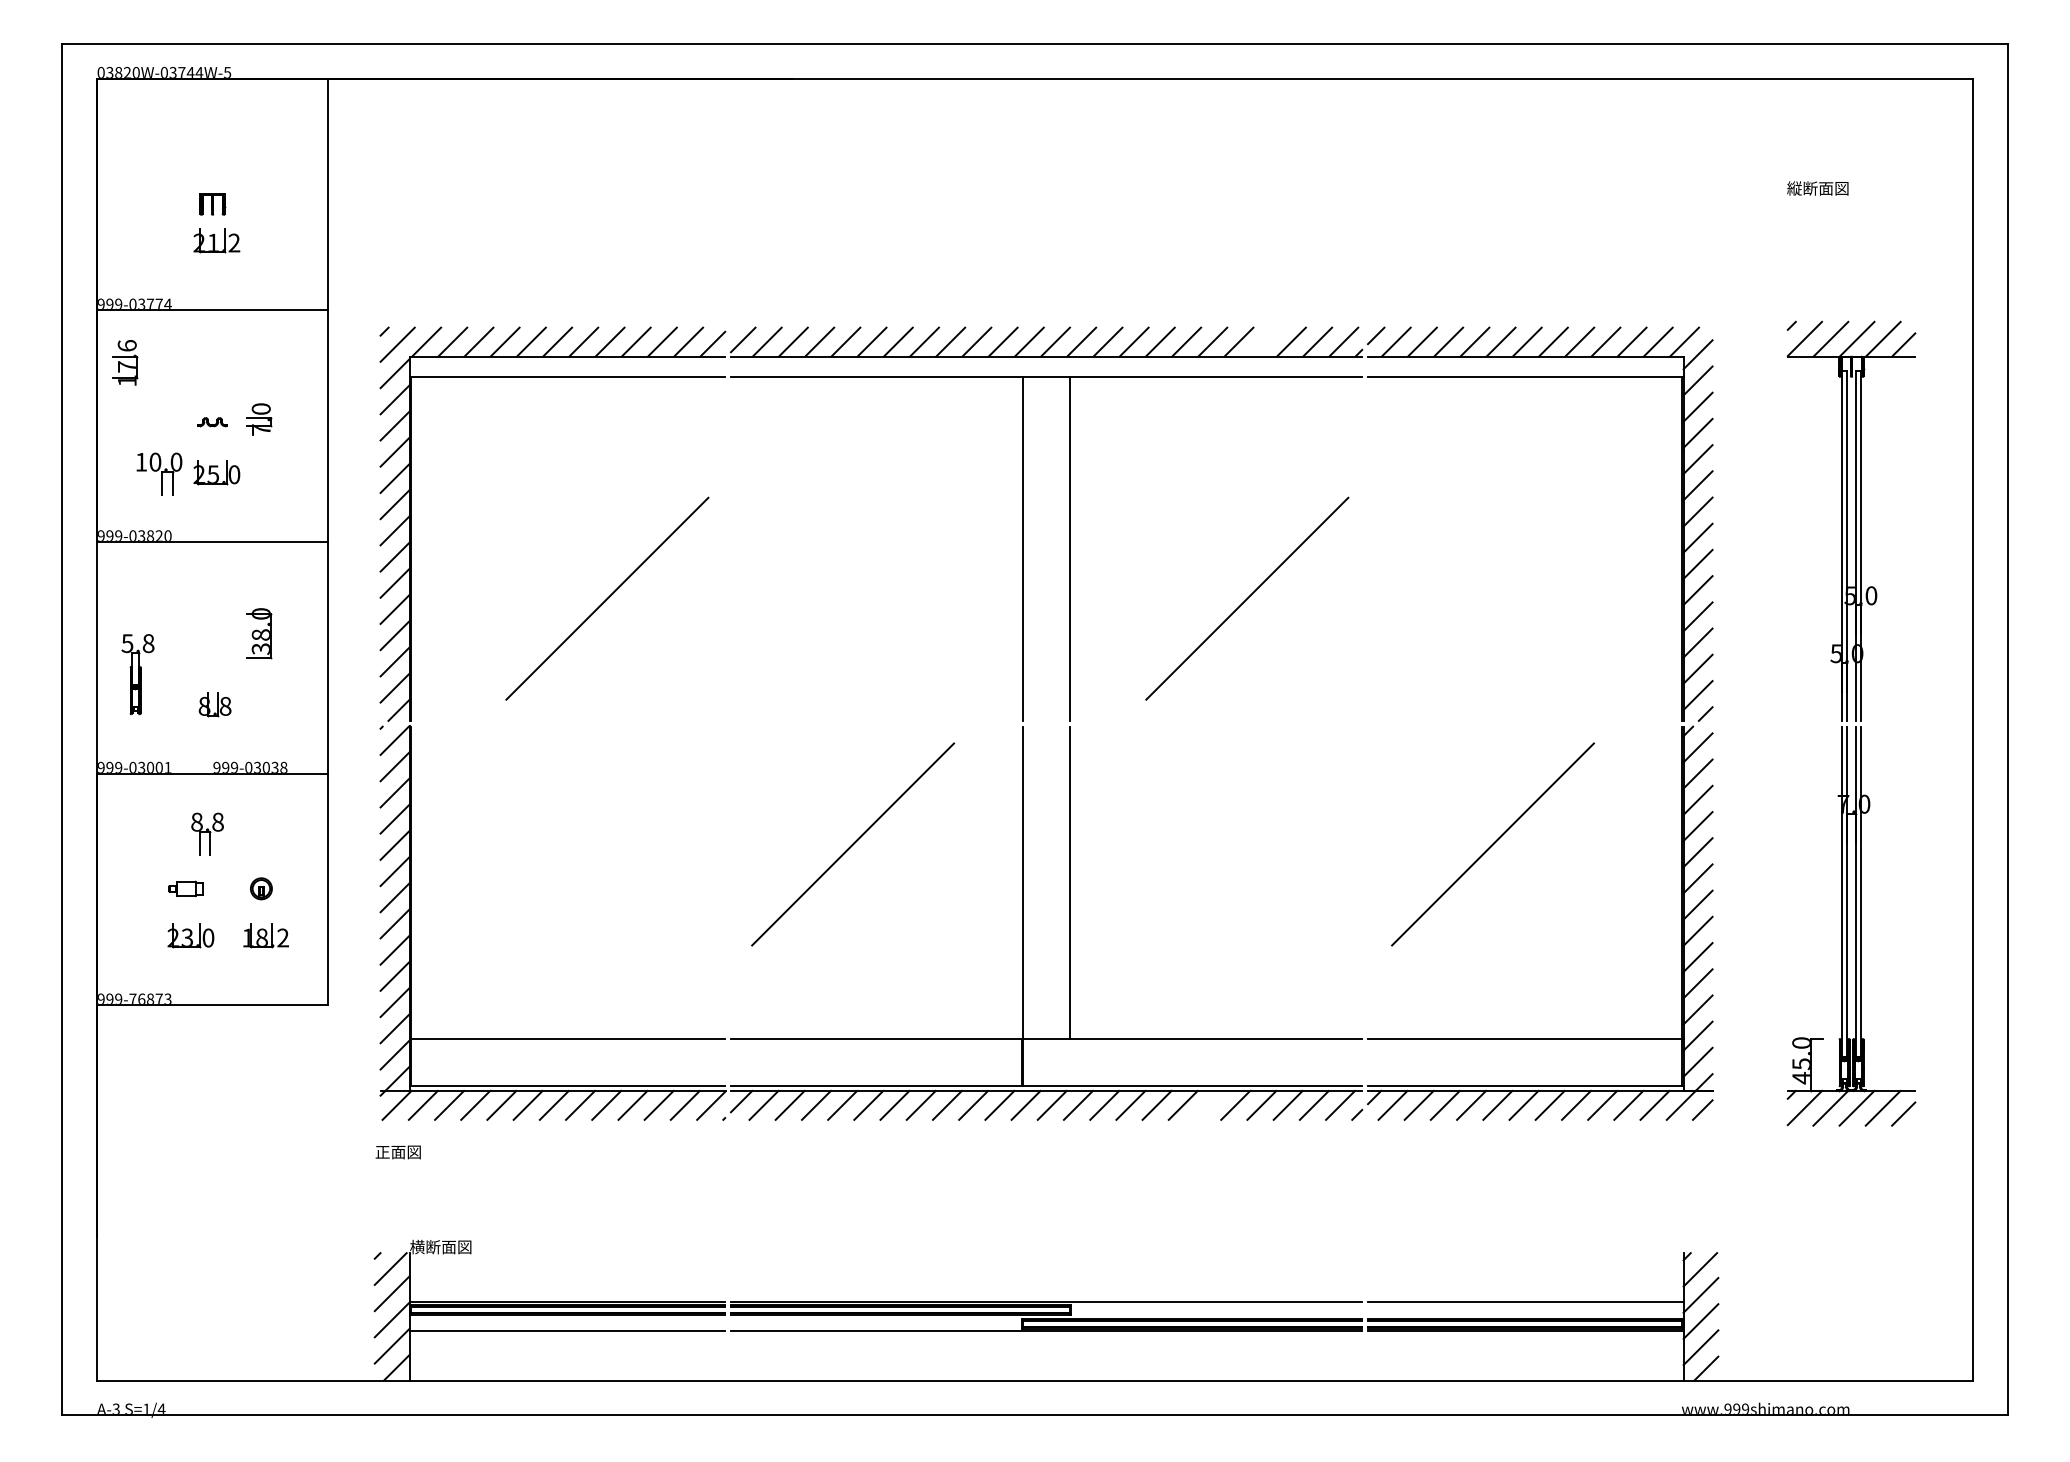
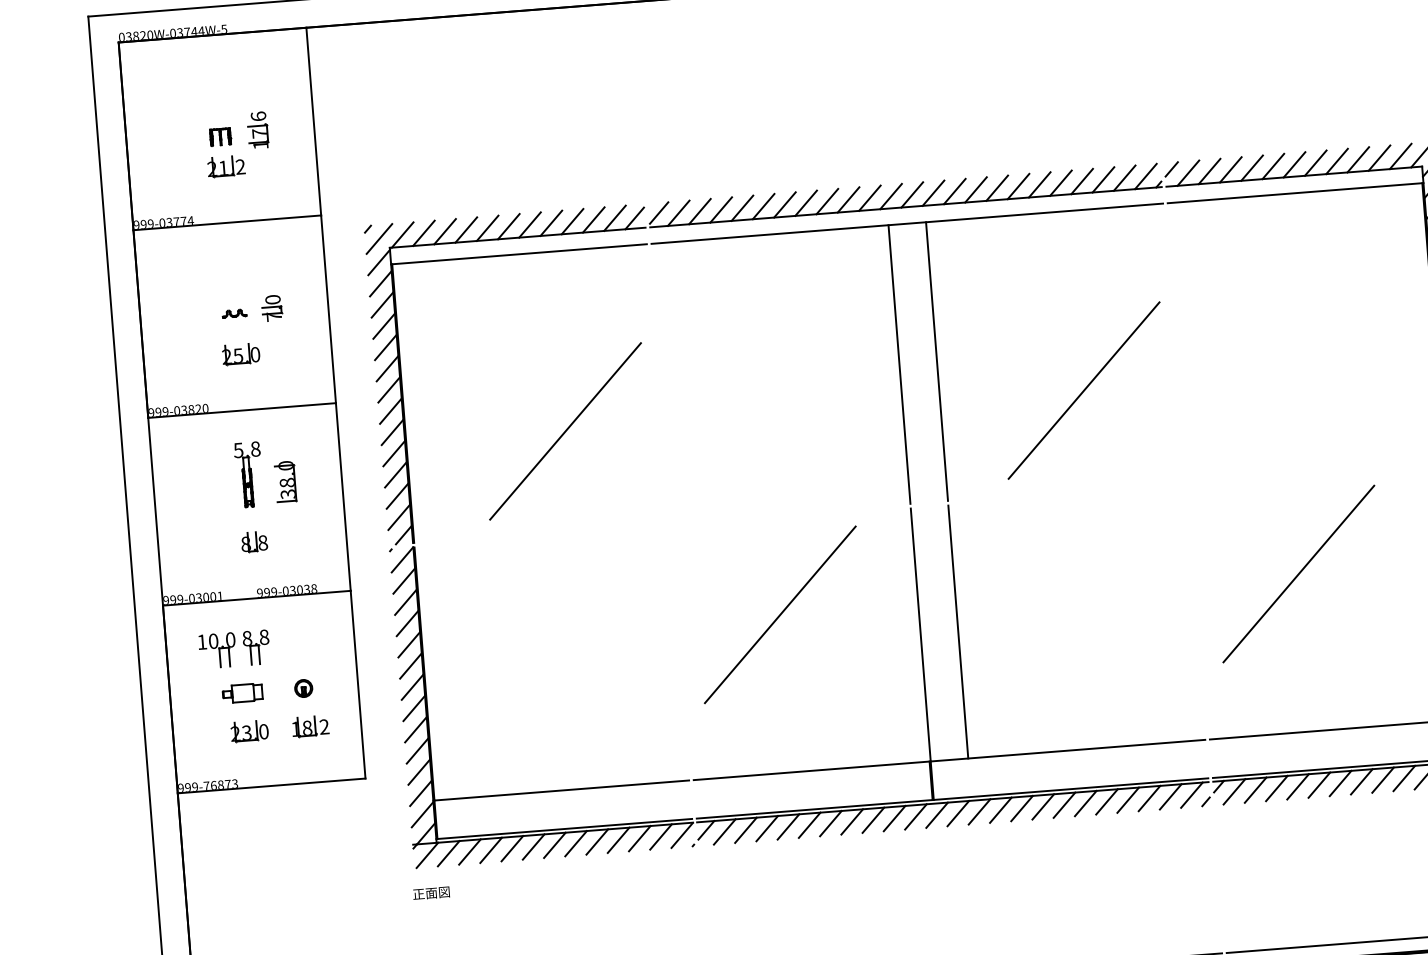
line: (1264, 341) -> (1081, 181), added
part: (125, 362) -> (258, 130), moved
part: (159, 473) -> (217, 650), moved
part: (137, 674) -> (248, 474), moved
part: (185, 888) -> (242, 693), size x1.43
line: (1209, 1104) -> (1085, 802), added

